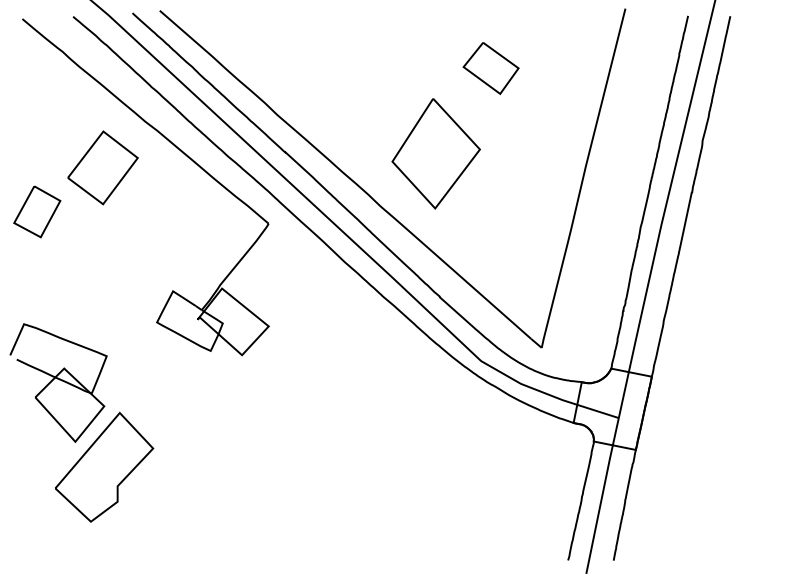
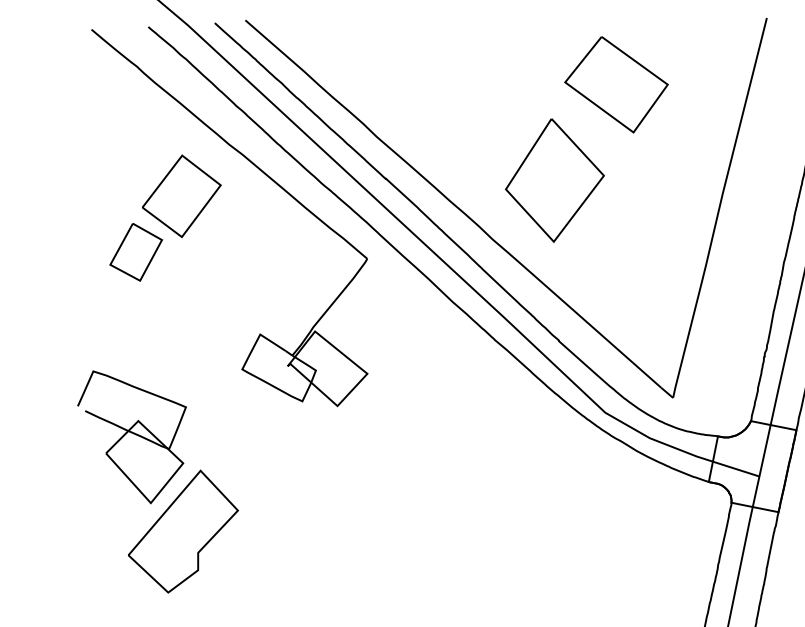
part: (490, 68) -> (615, 85), size x1.67
part: (37, 211) -> (136, 251), moved

